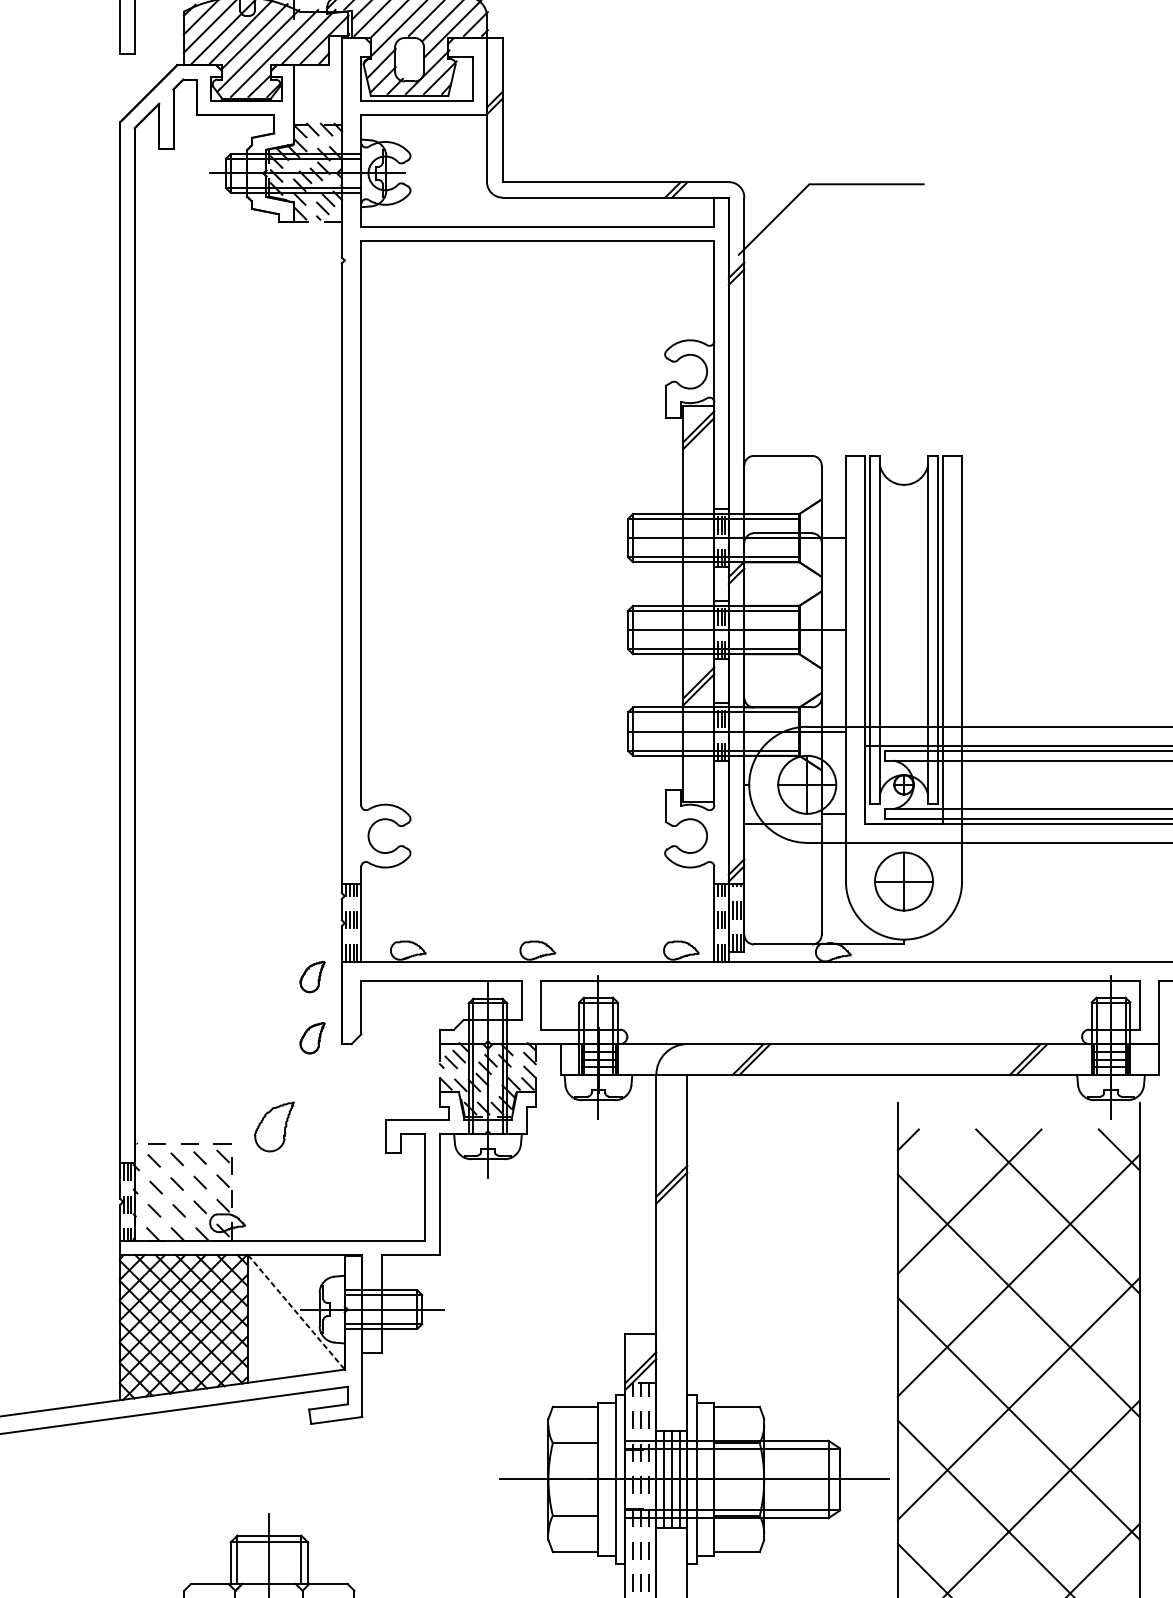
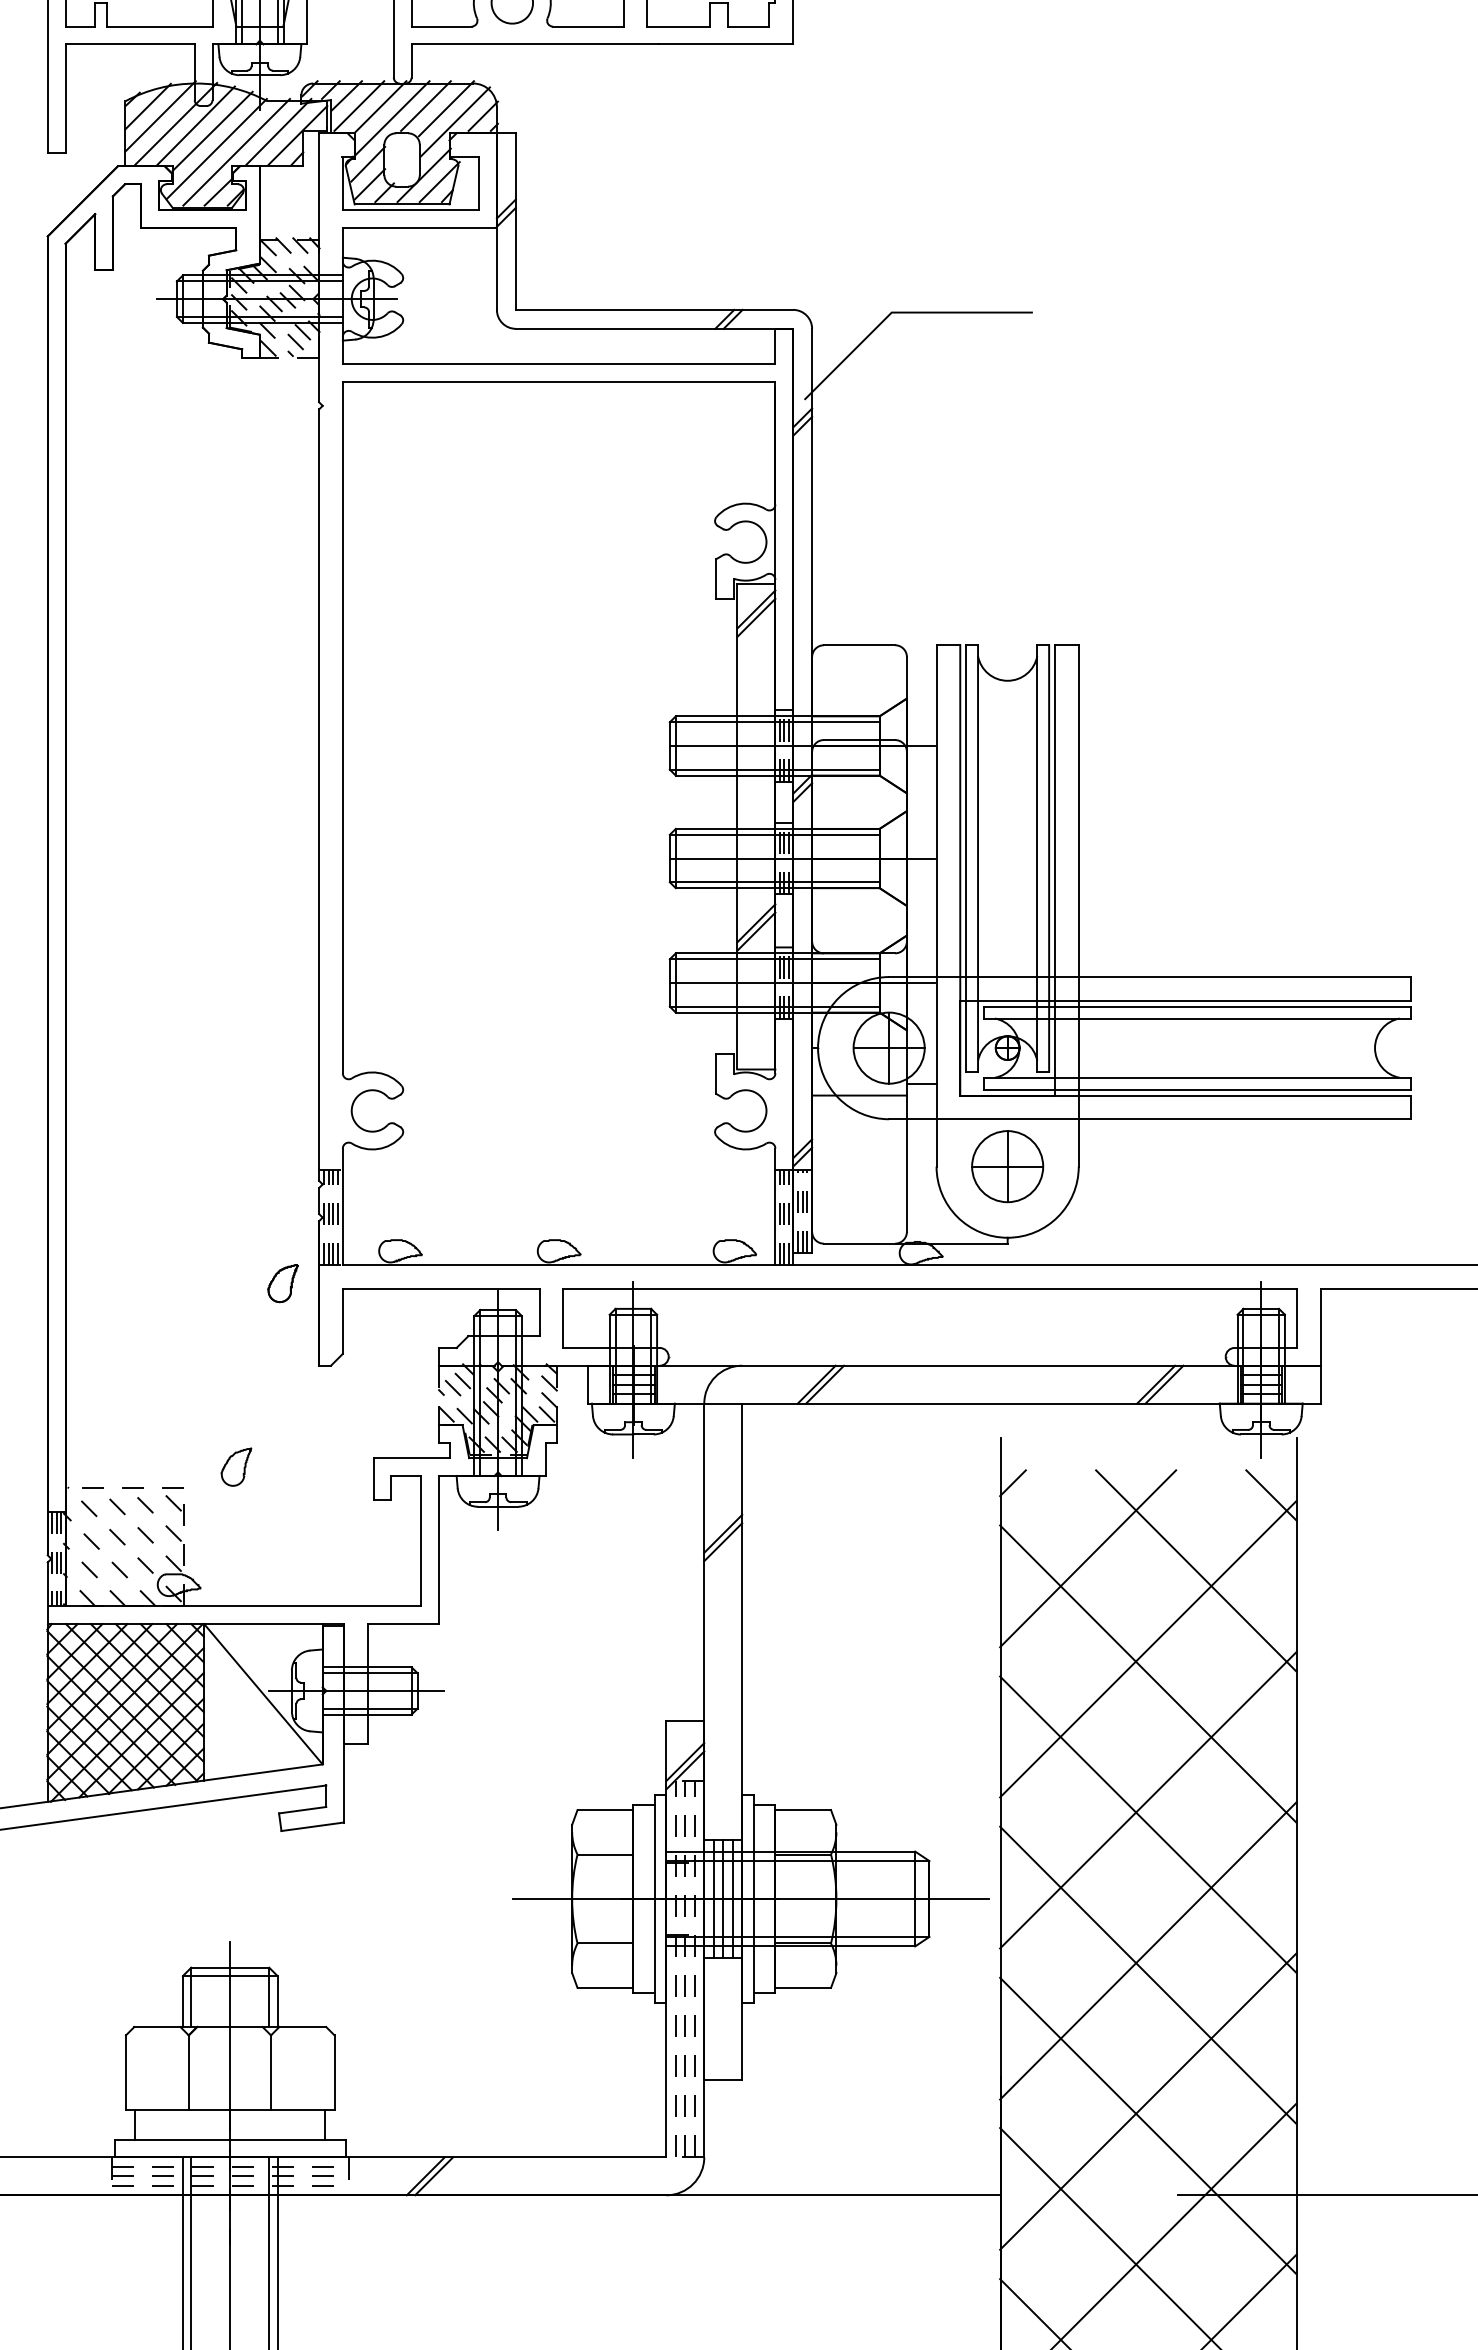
part: (311, 1038) -> (282, 1358), removed
part: (274, 1126) -> (236, 1466), size x0.62
line: (296, 1312) -> (263, 1694), dashed -> solid

